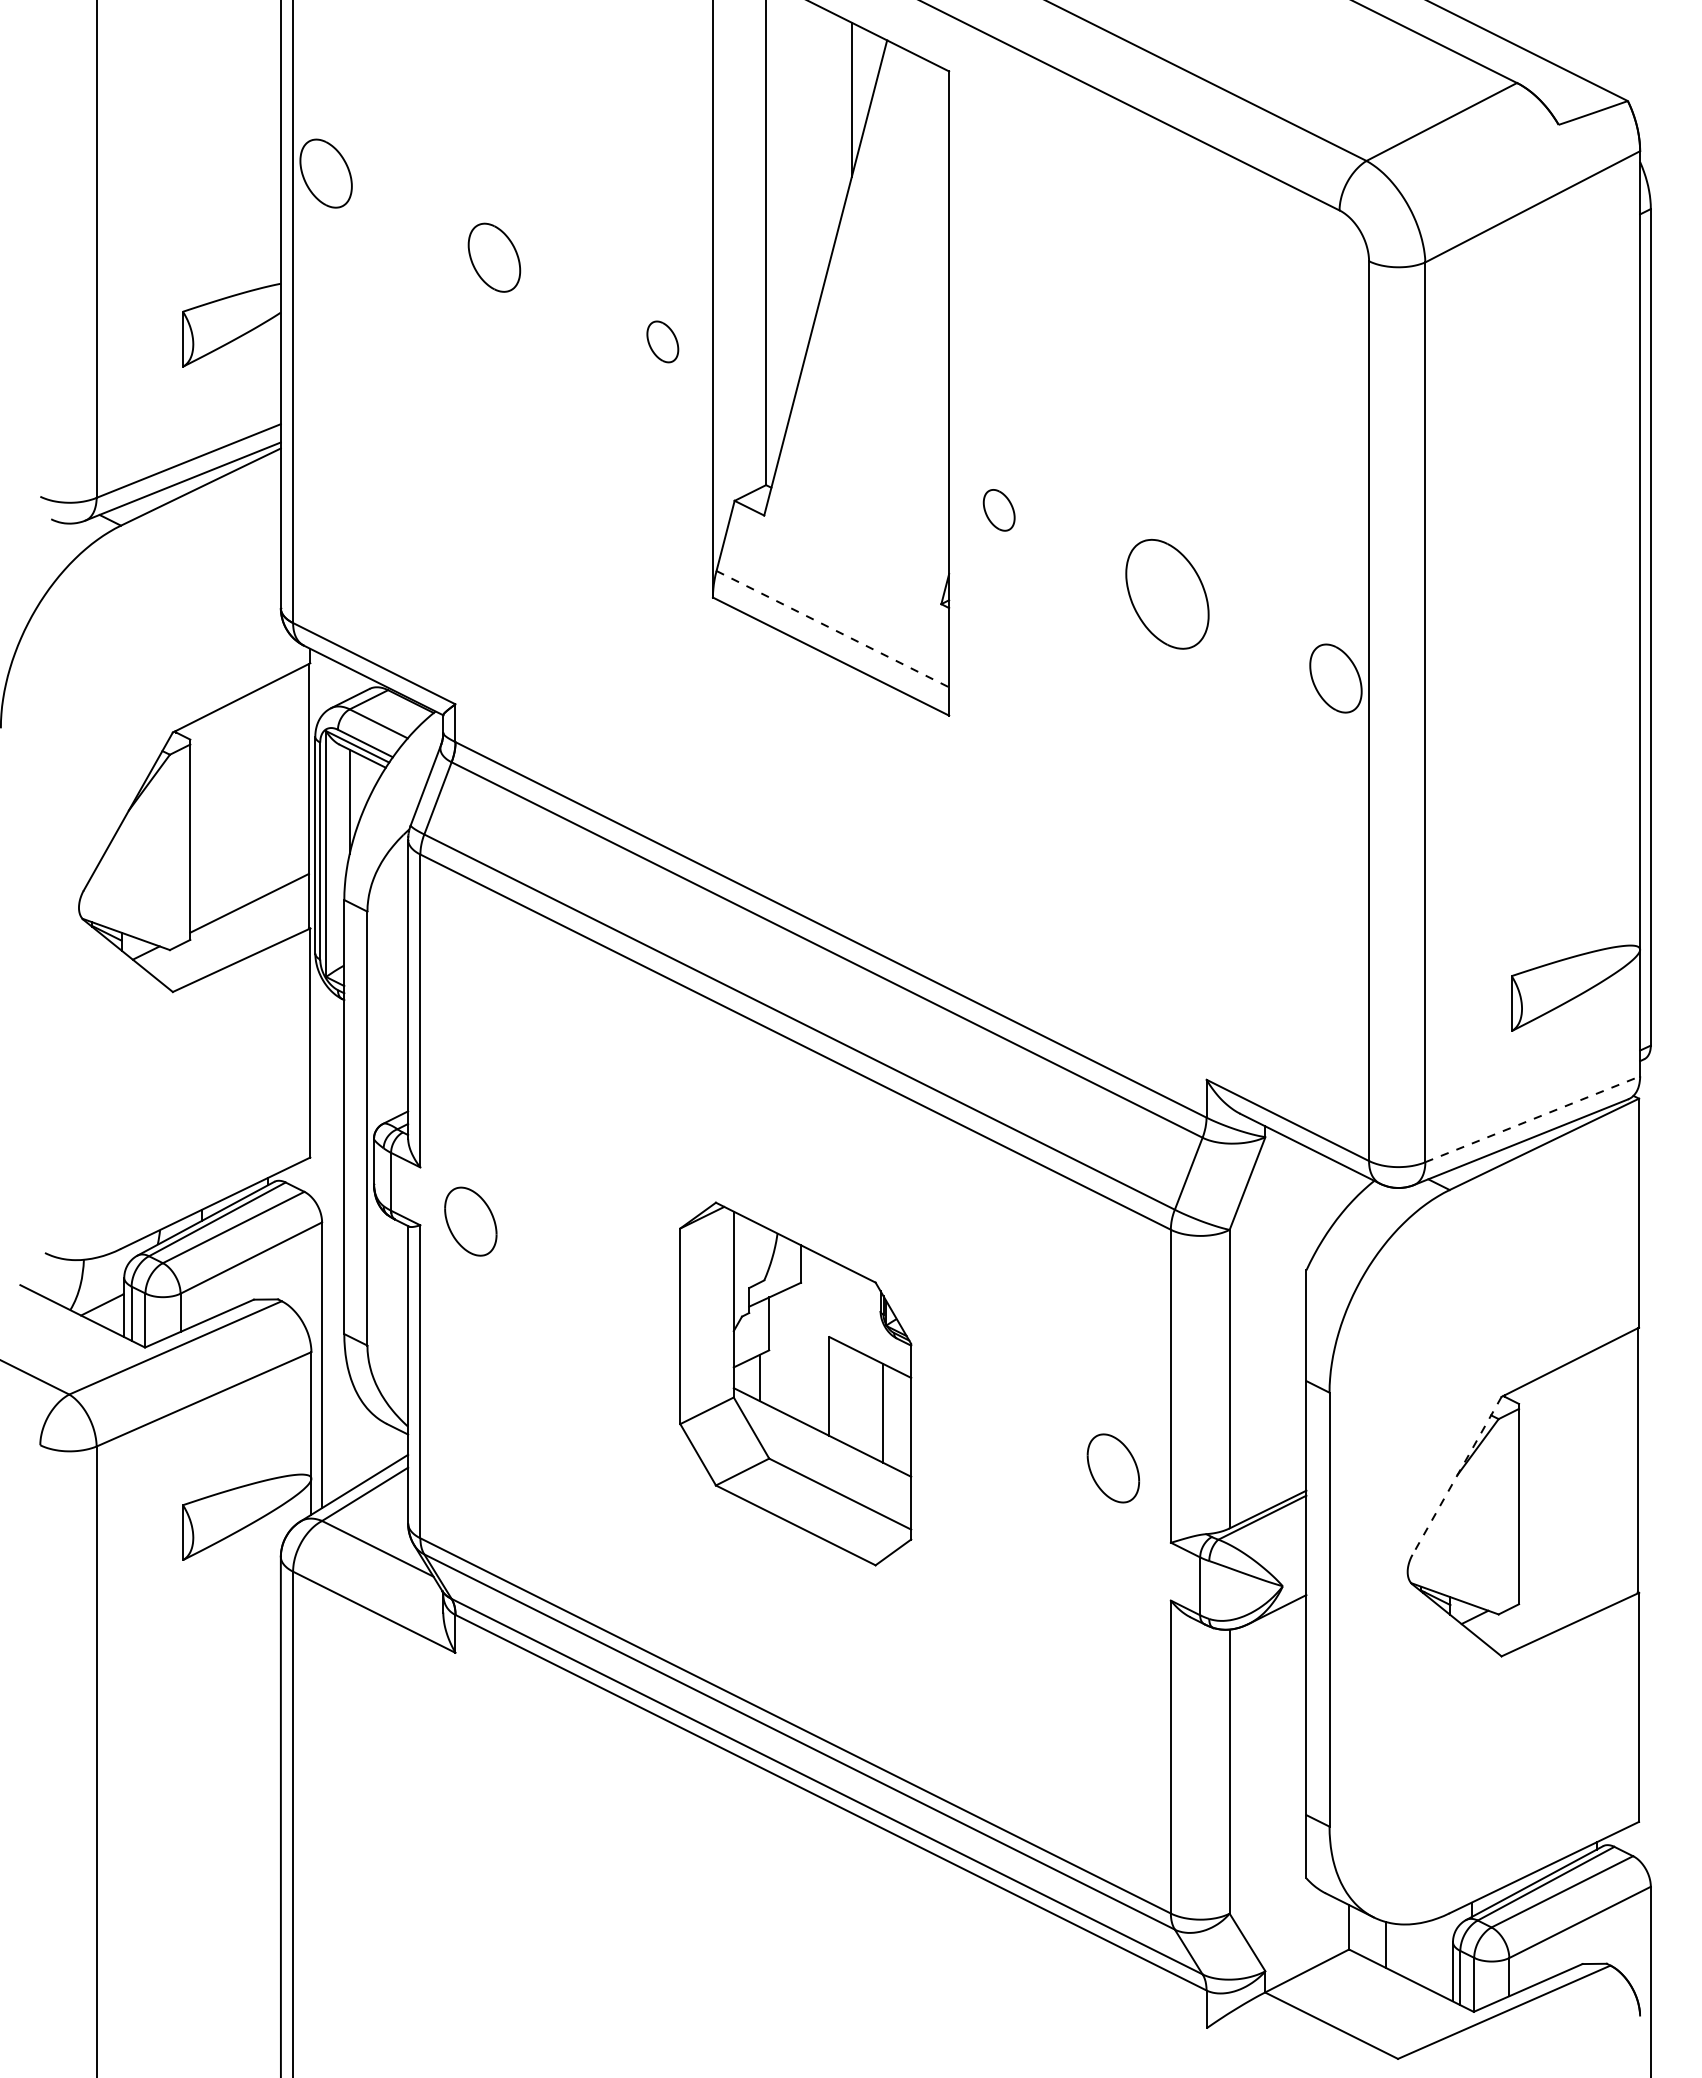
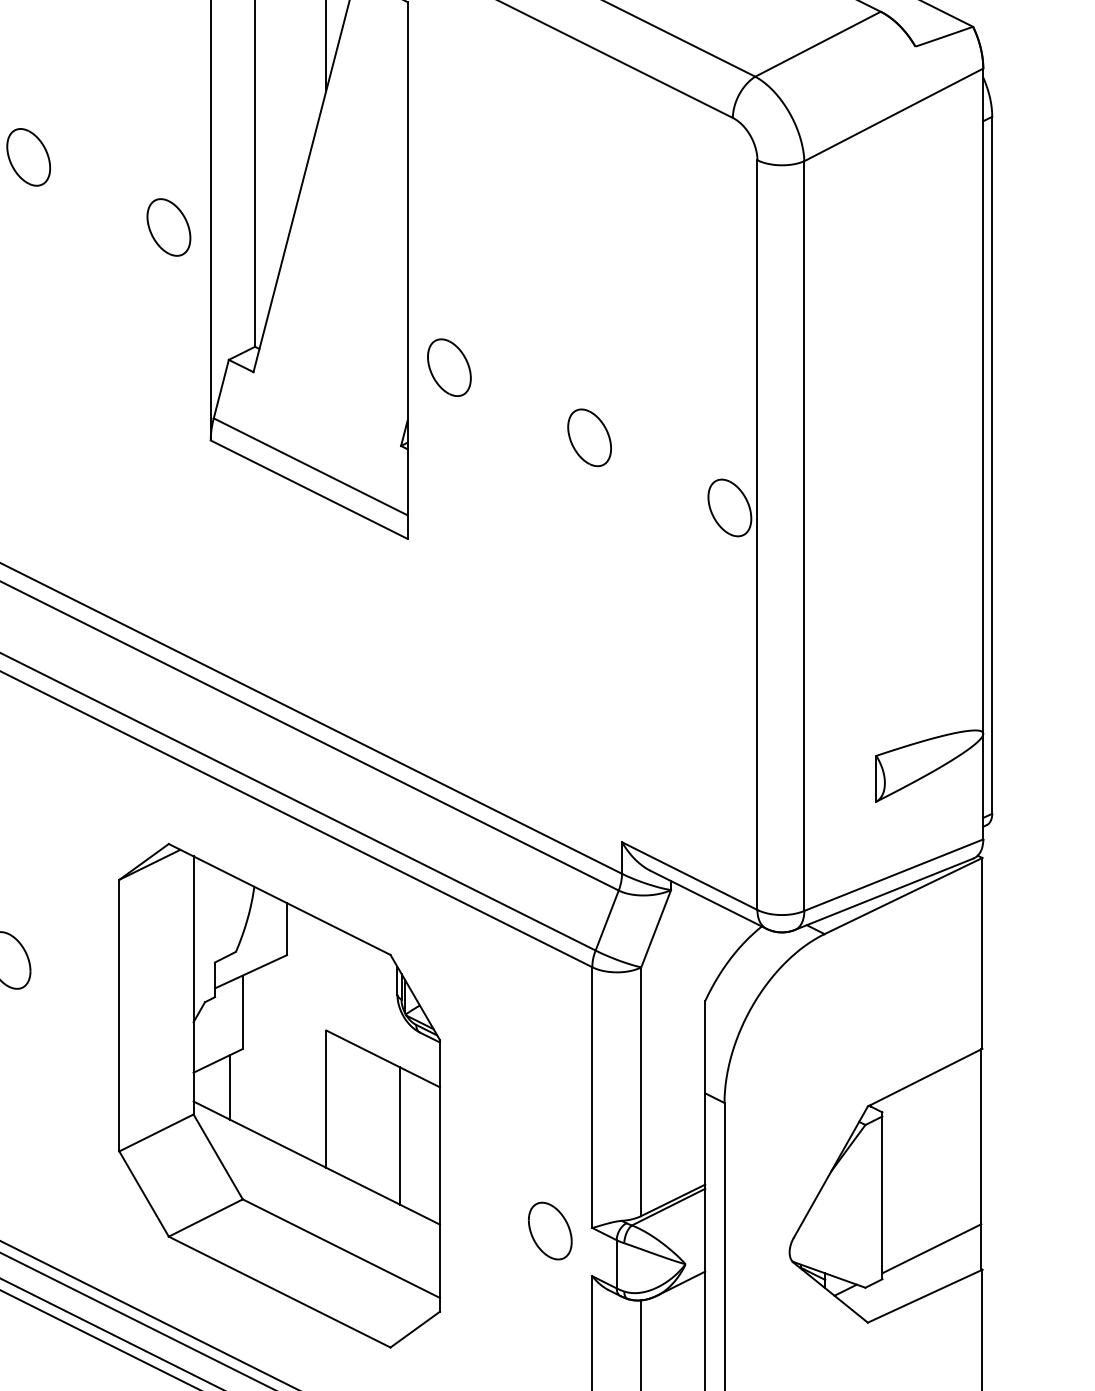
part: (662, 341) -> (168, 227), size x1.67
part: (998, 510) -> (448, 367), size x1.67
part: (1167, 594) -> (589, 437), size x0.62
line: (833, 629) -> (311, 467), dashed -> solid
line: (1532, 1119) -> (893, 875), dashed -> solid
part: (795, 1383) -> (279, 1095), size x1.67
part: (1112, 1468) -> (549, 1231), moved
line: (1457, 1475) -> (831, 1171), dashed -> solid
line: (1578, 1567) -> (931, 1248), added

